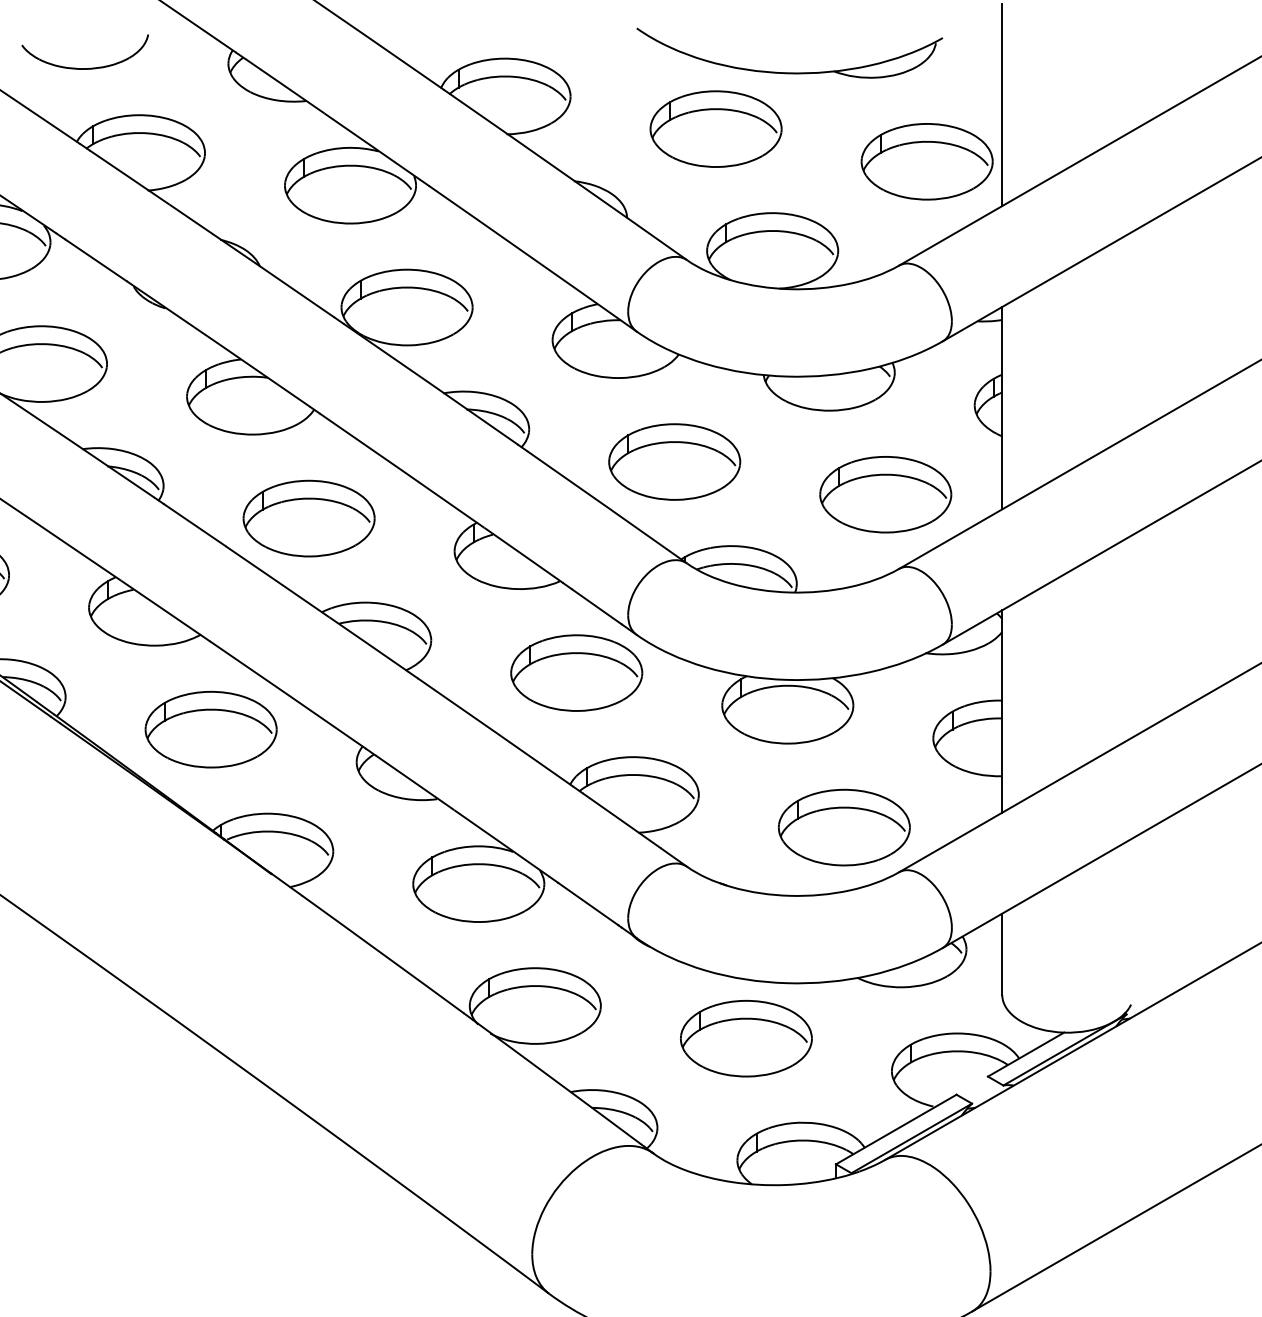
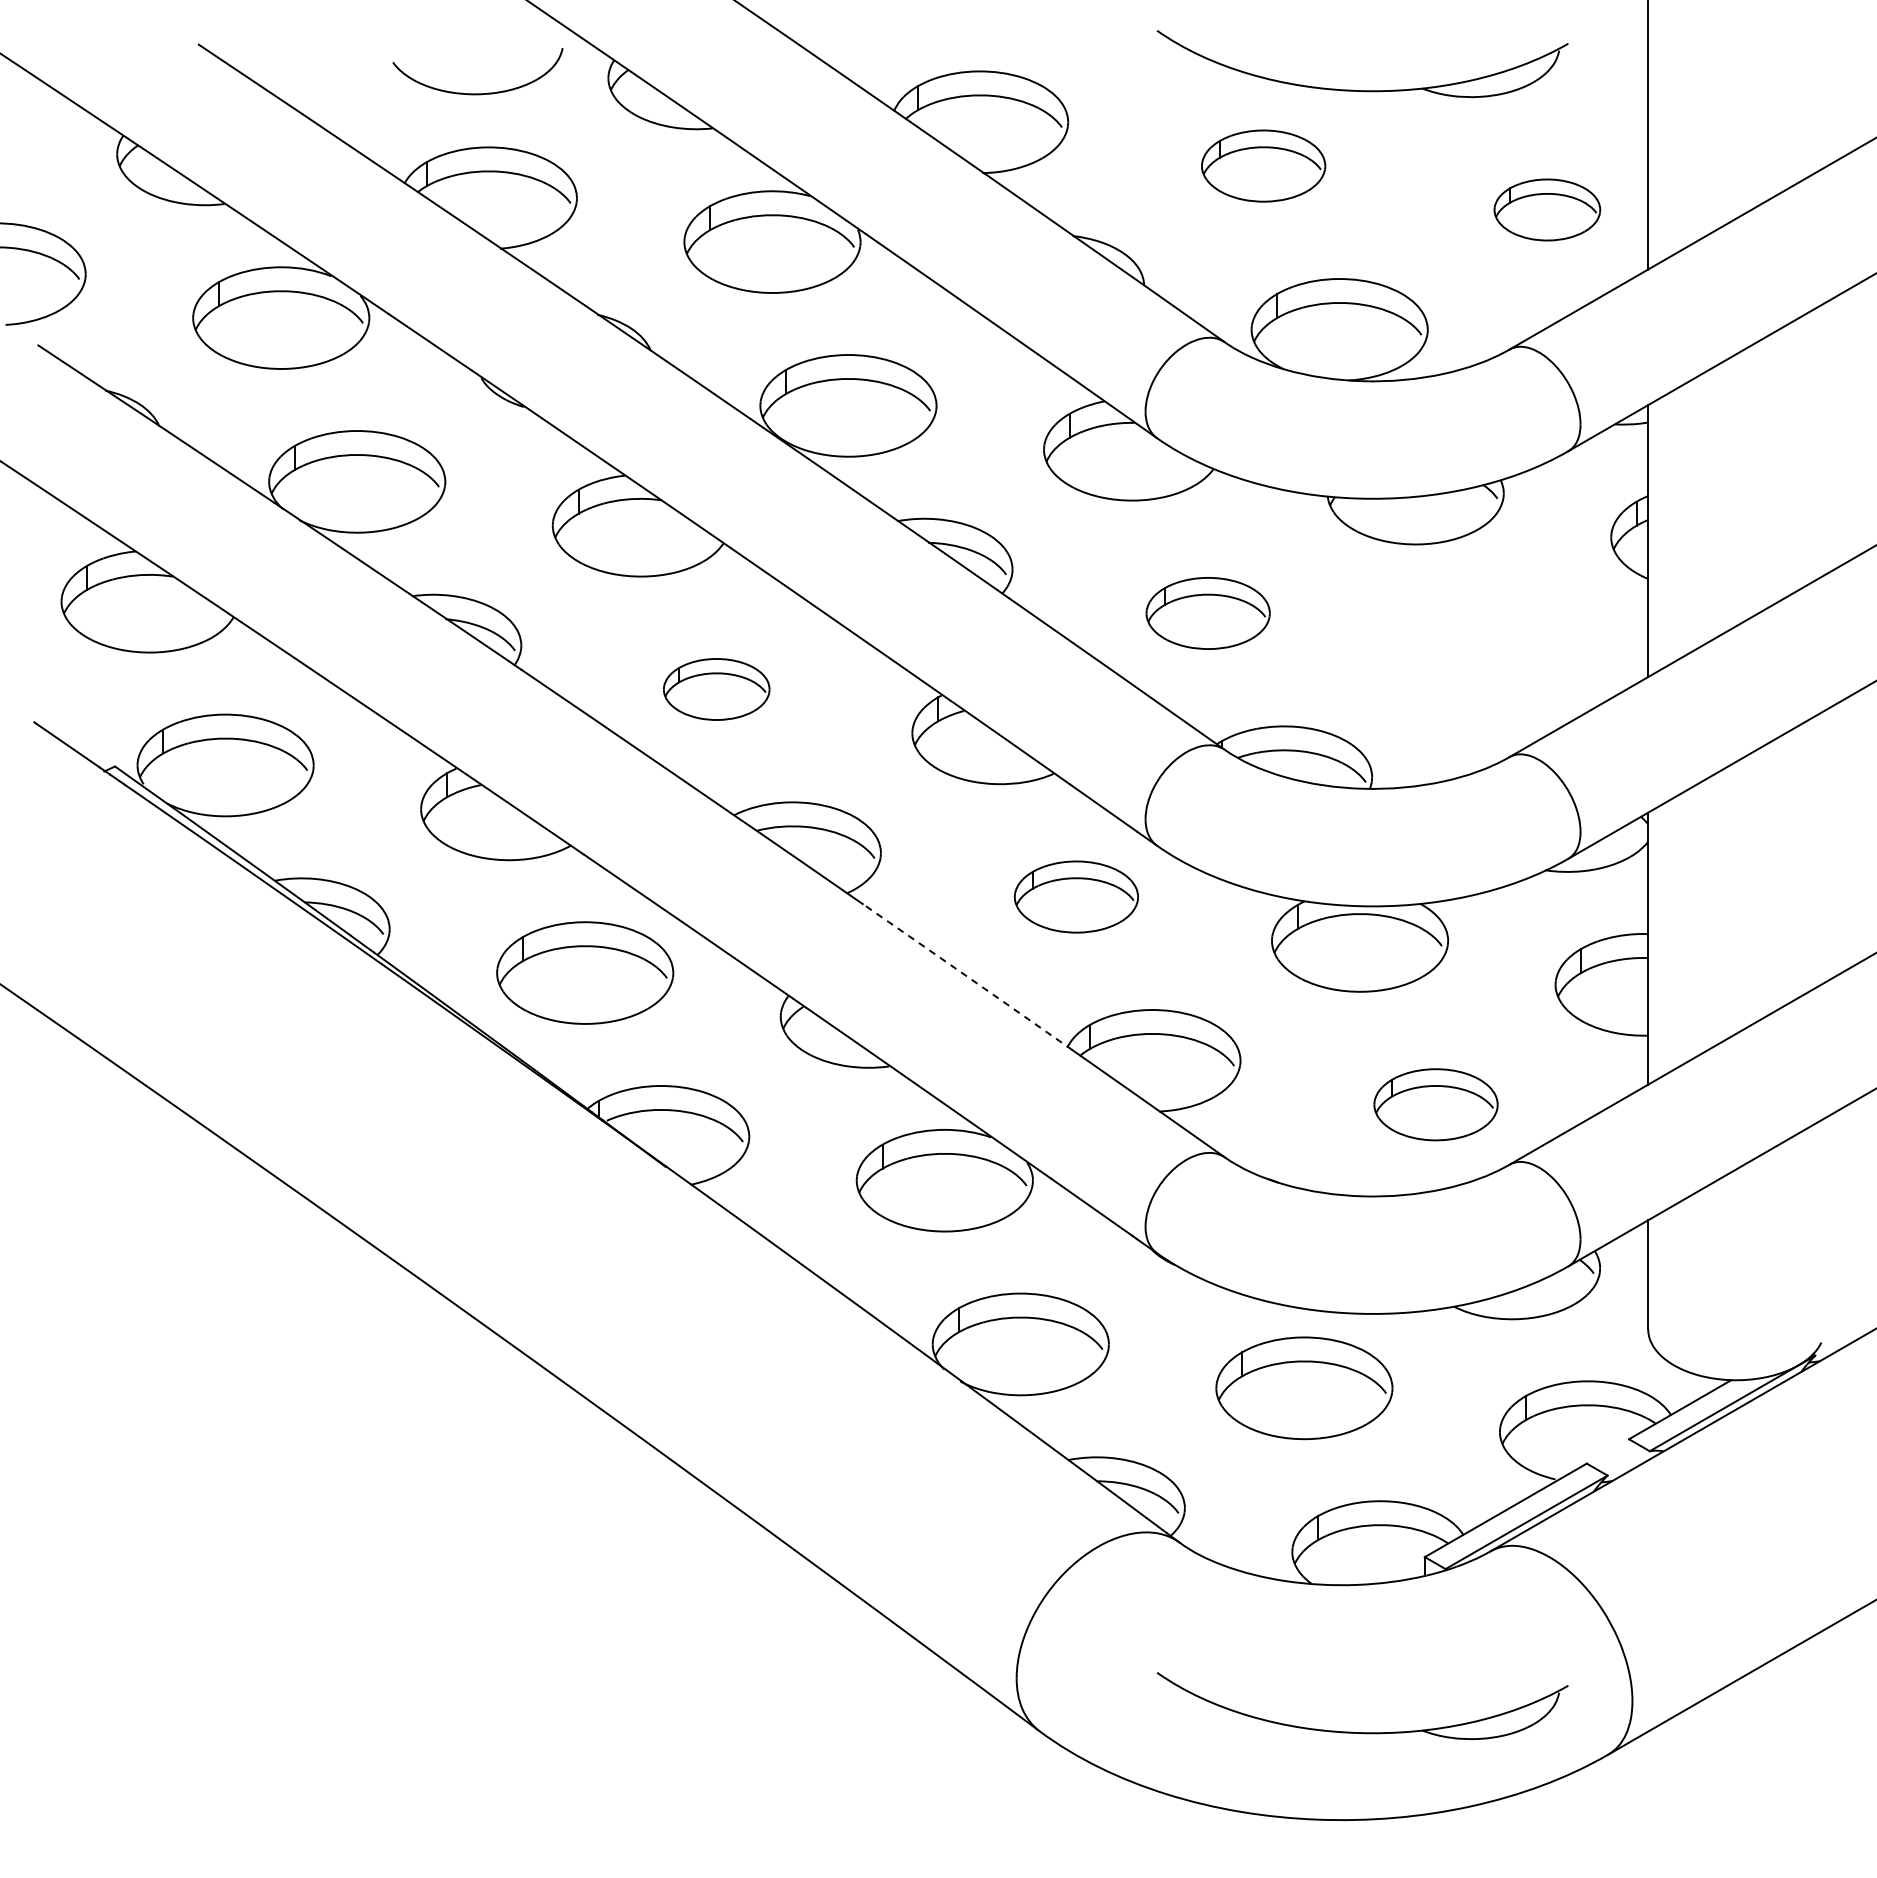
part: (84, 68) -> (477, 93), moved
part: (715, 128) -> (1263, 165), size x0.7
part: (927, 161) -> (1547, 209), size x0.6
part: (675, 462) -> (1208, 613), size x0.7
part: (885, 494) -> (1491, 657), removed
part: (308, 518) -> (716, 689), size x0.6
part: (576, 672) -> (1076, 896), size x0.7
arc: (495, 732) -> (967, 976), solid -> dashed
part: (843, 827) -> (1435, 1104), size x0.7
part: (789, 1294) -> (1362, 1732), added

